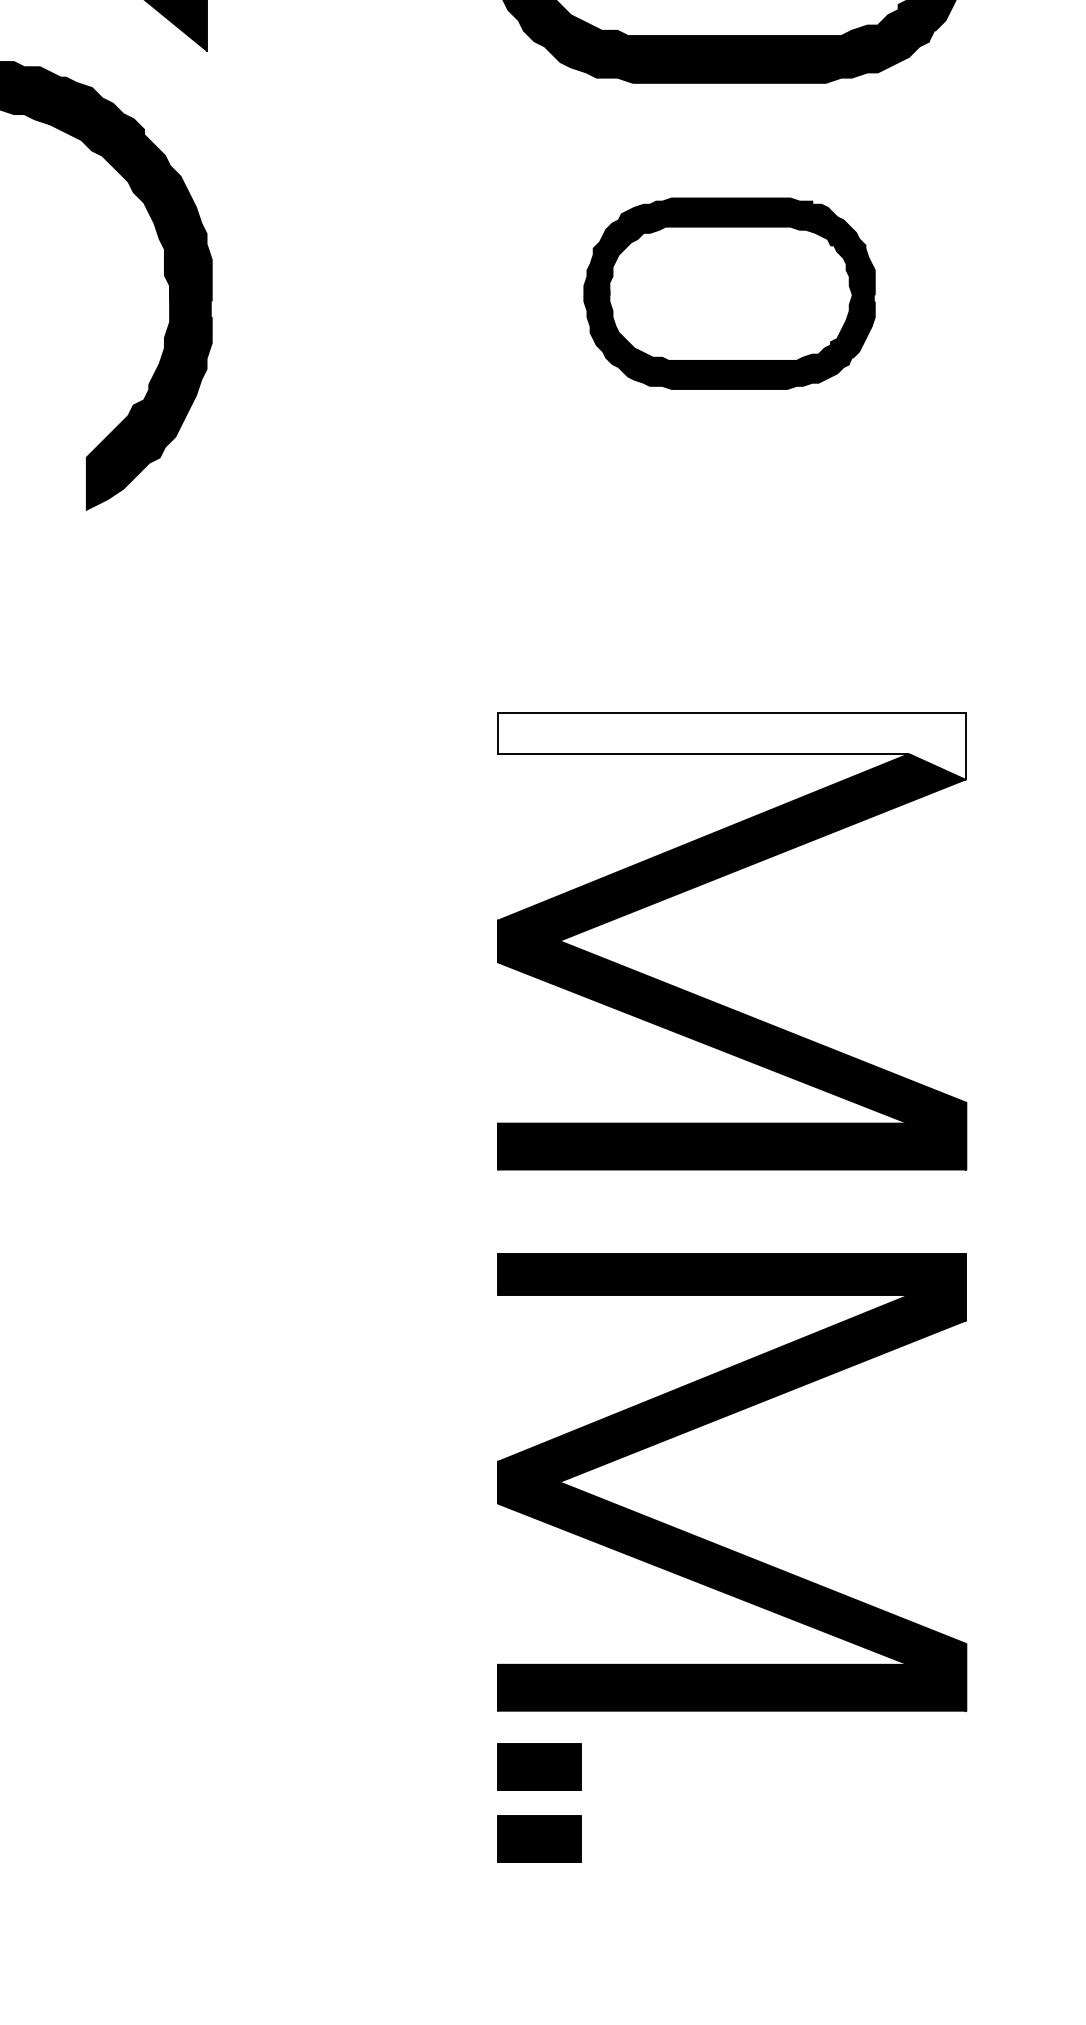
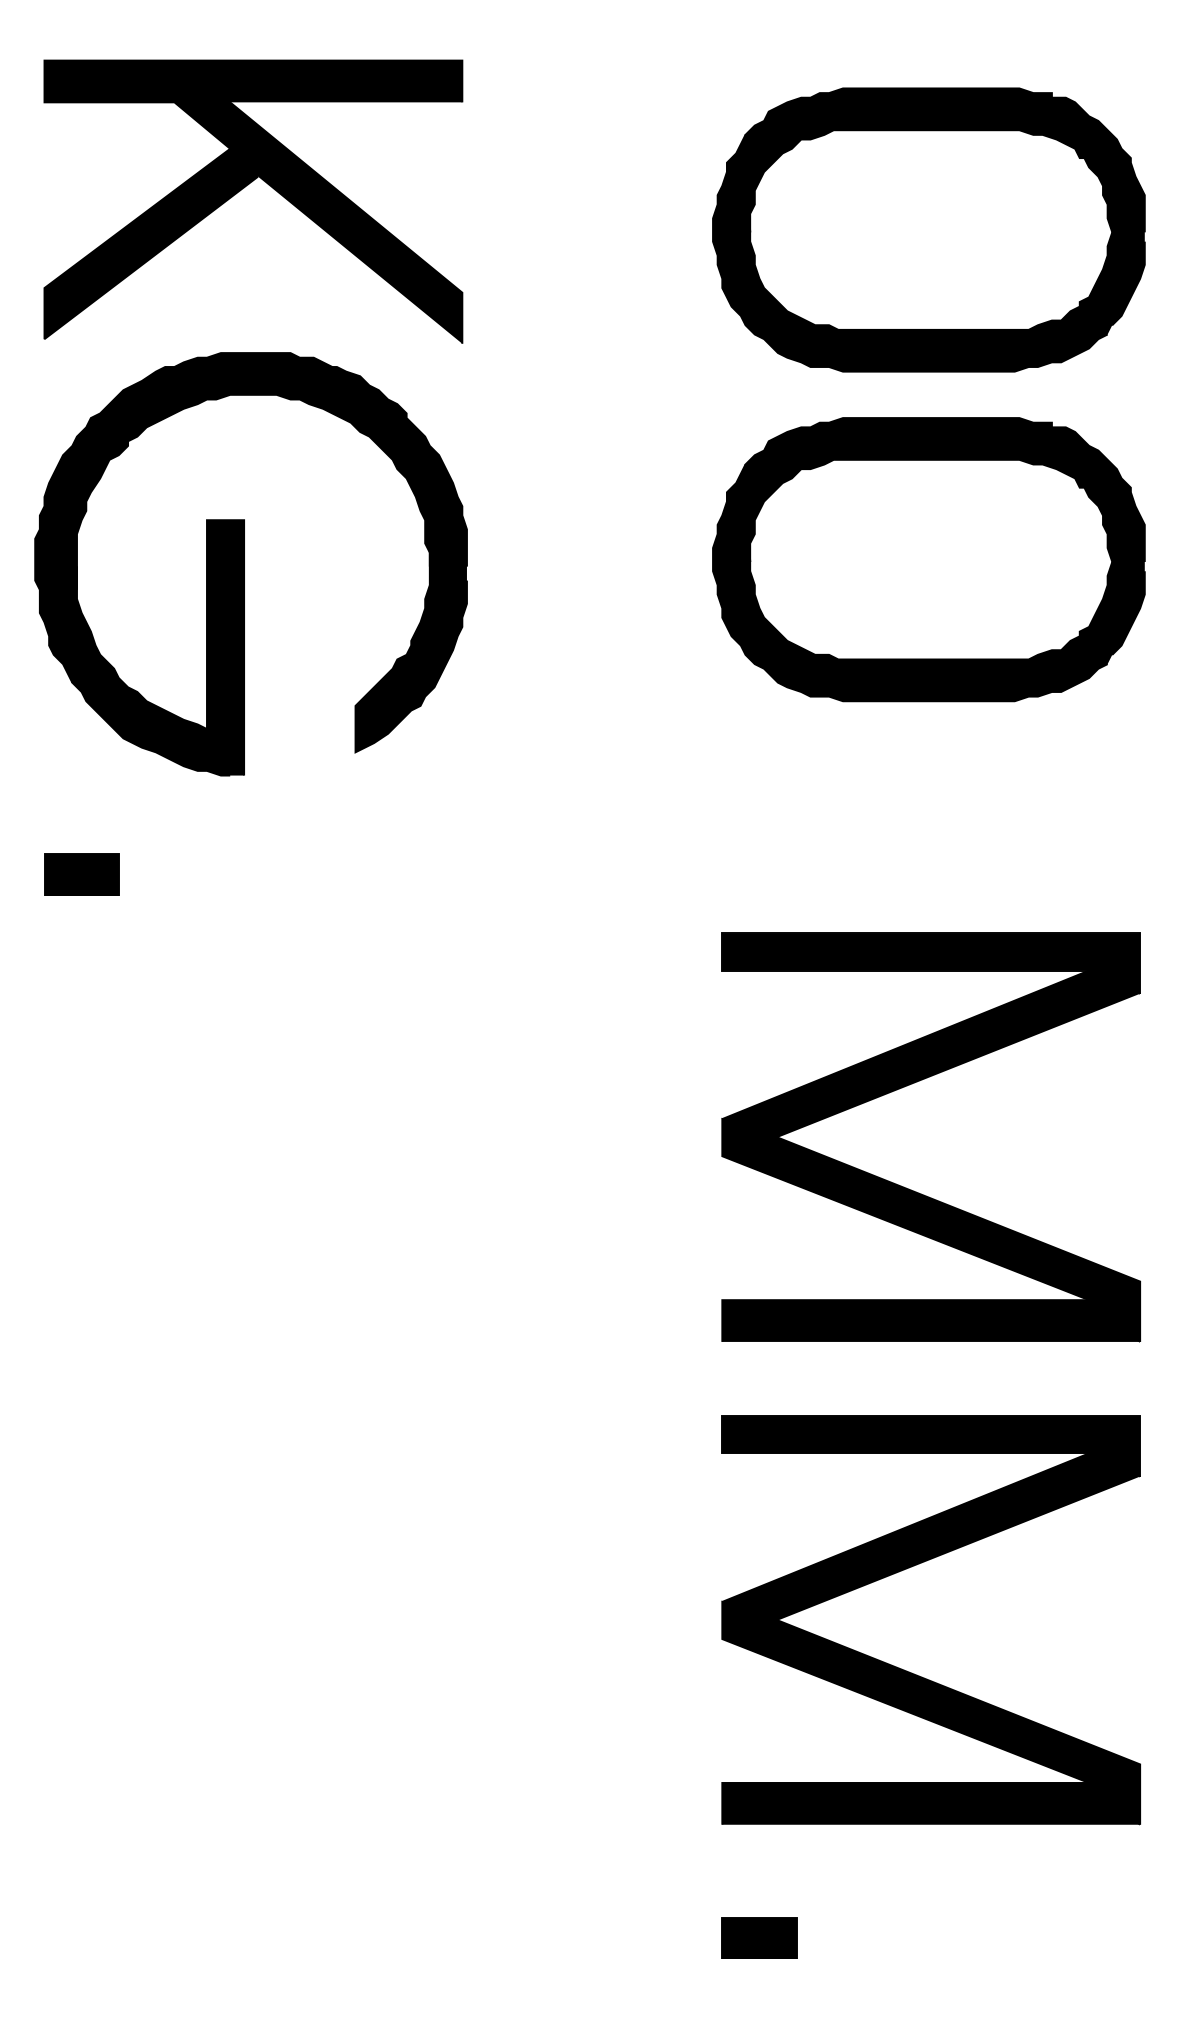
part: (729, 293) -> (928, 559), size x1.67
fill: (732, 746) -> (931, 963), added
part: (539, 1766) -> (759, 1873), removed

